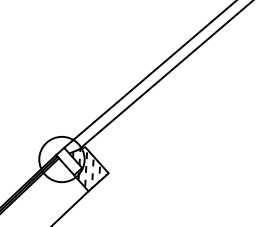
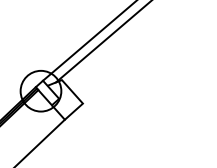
hatch: (89, 168) -> (65, 99), removed

